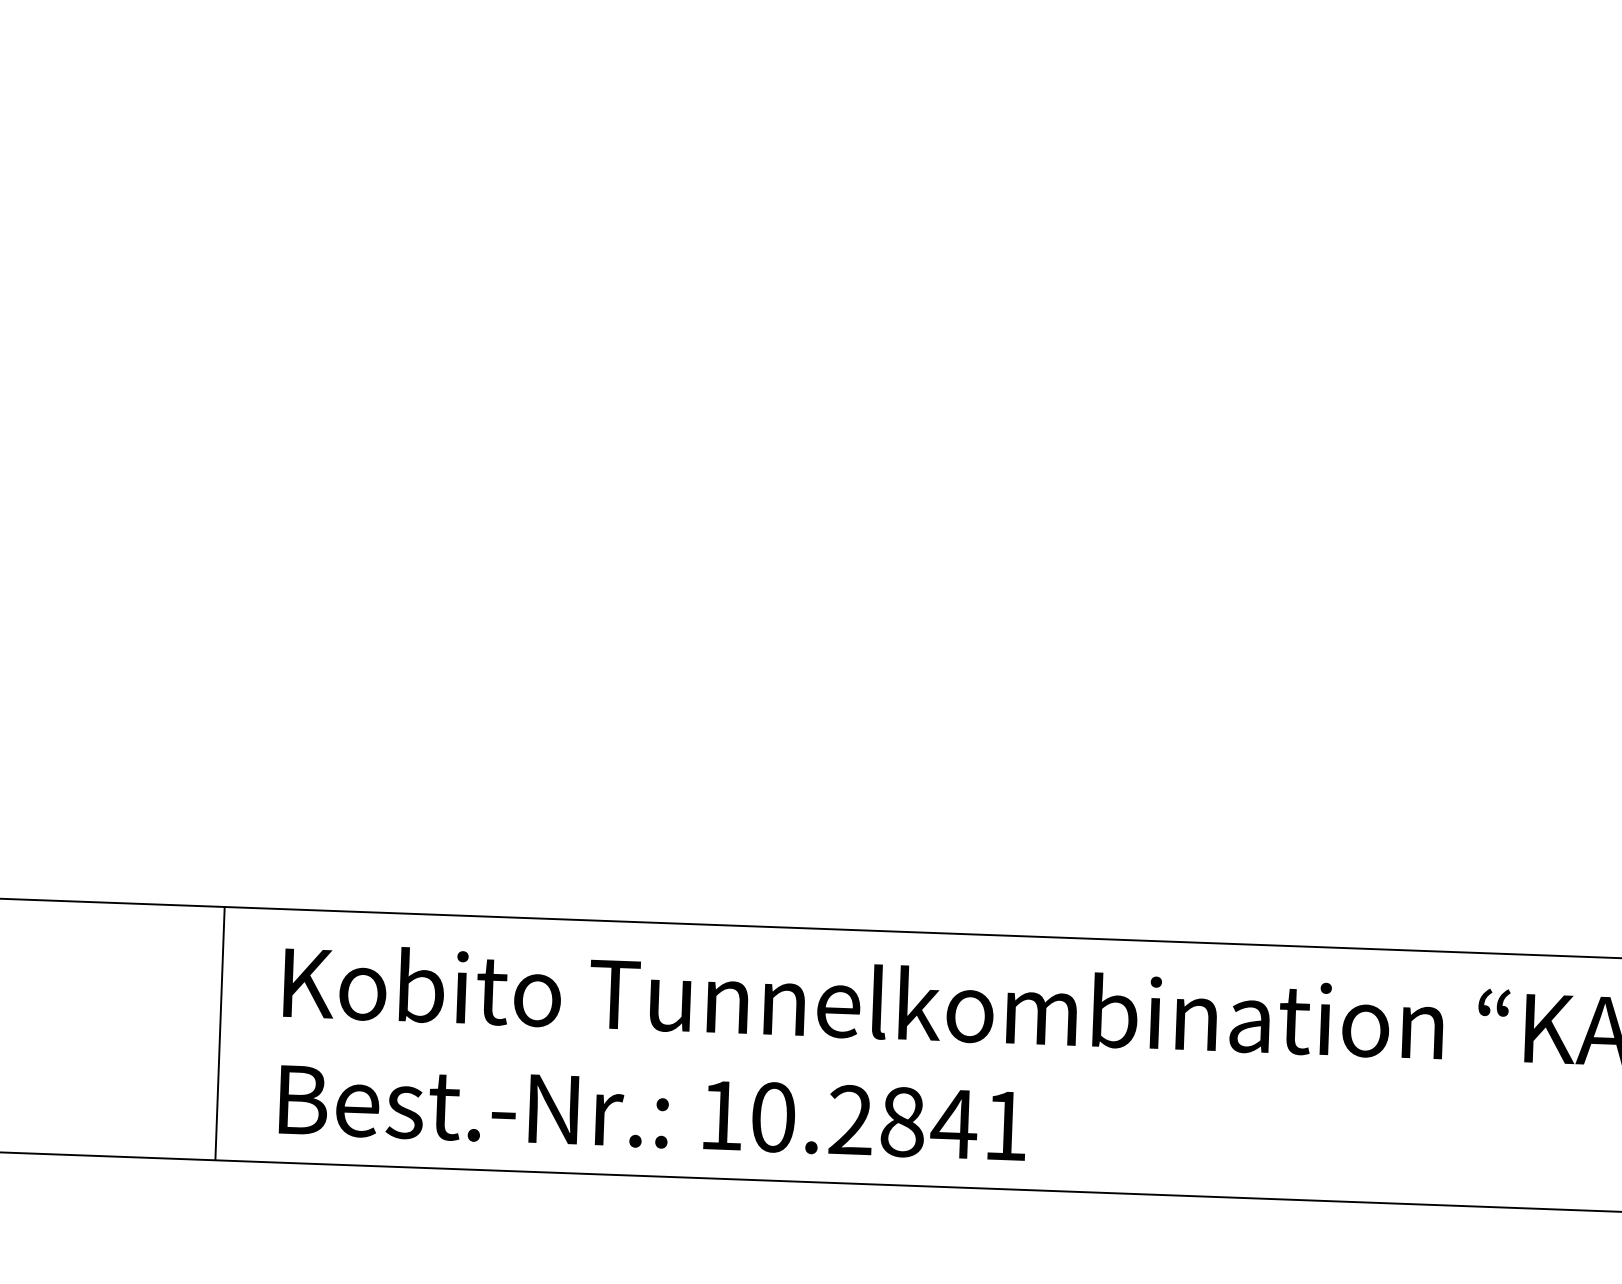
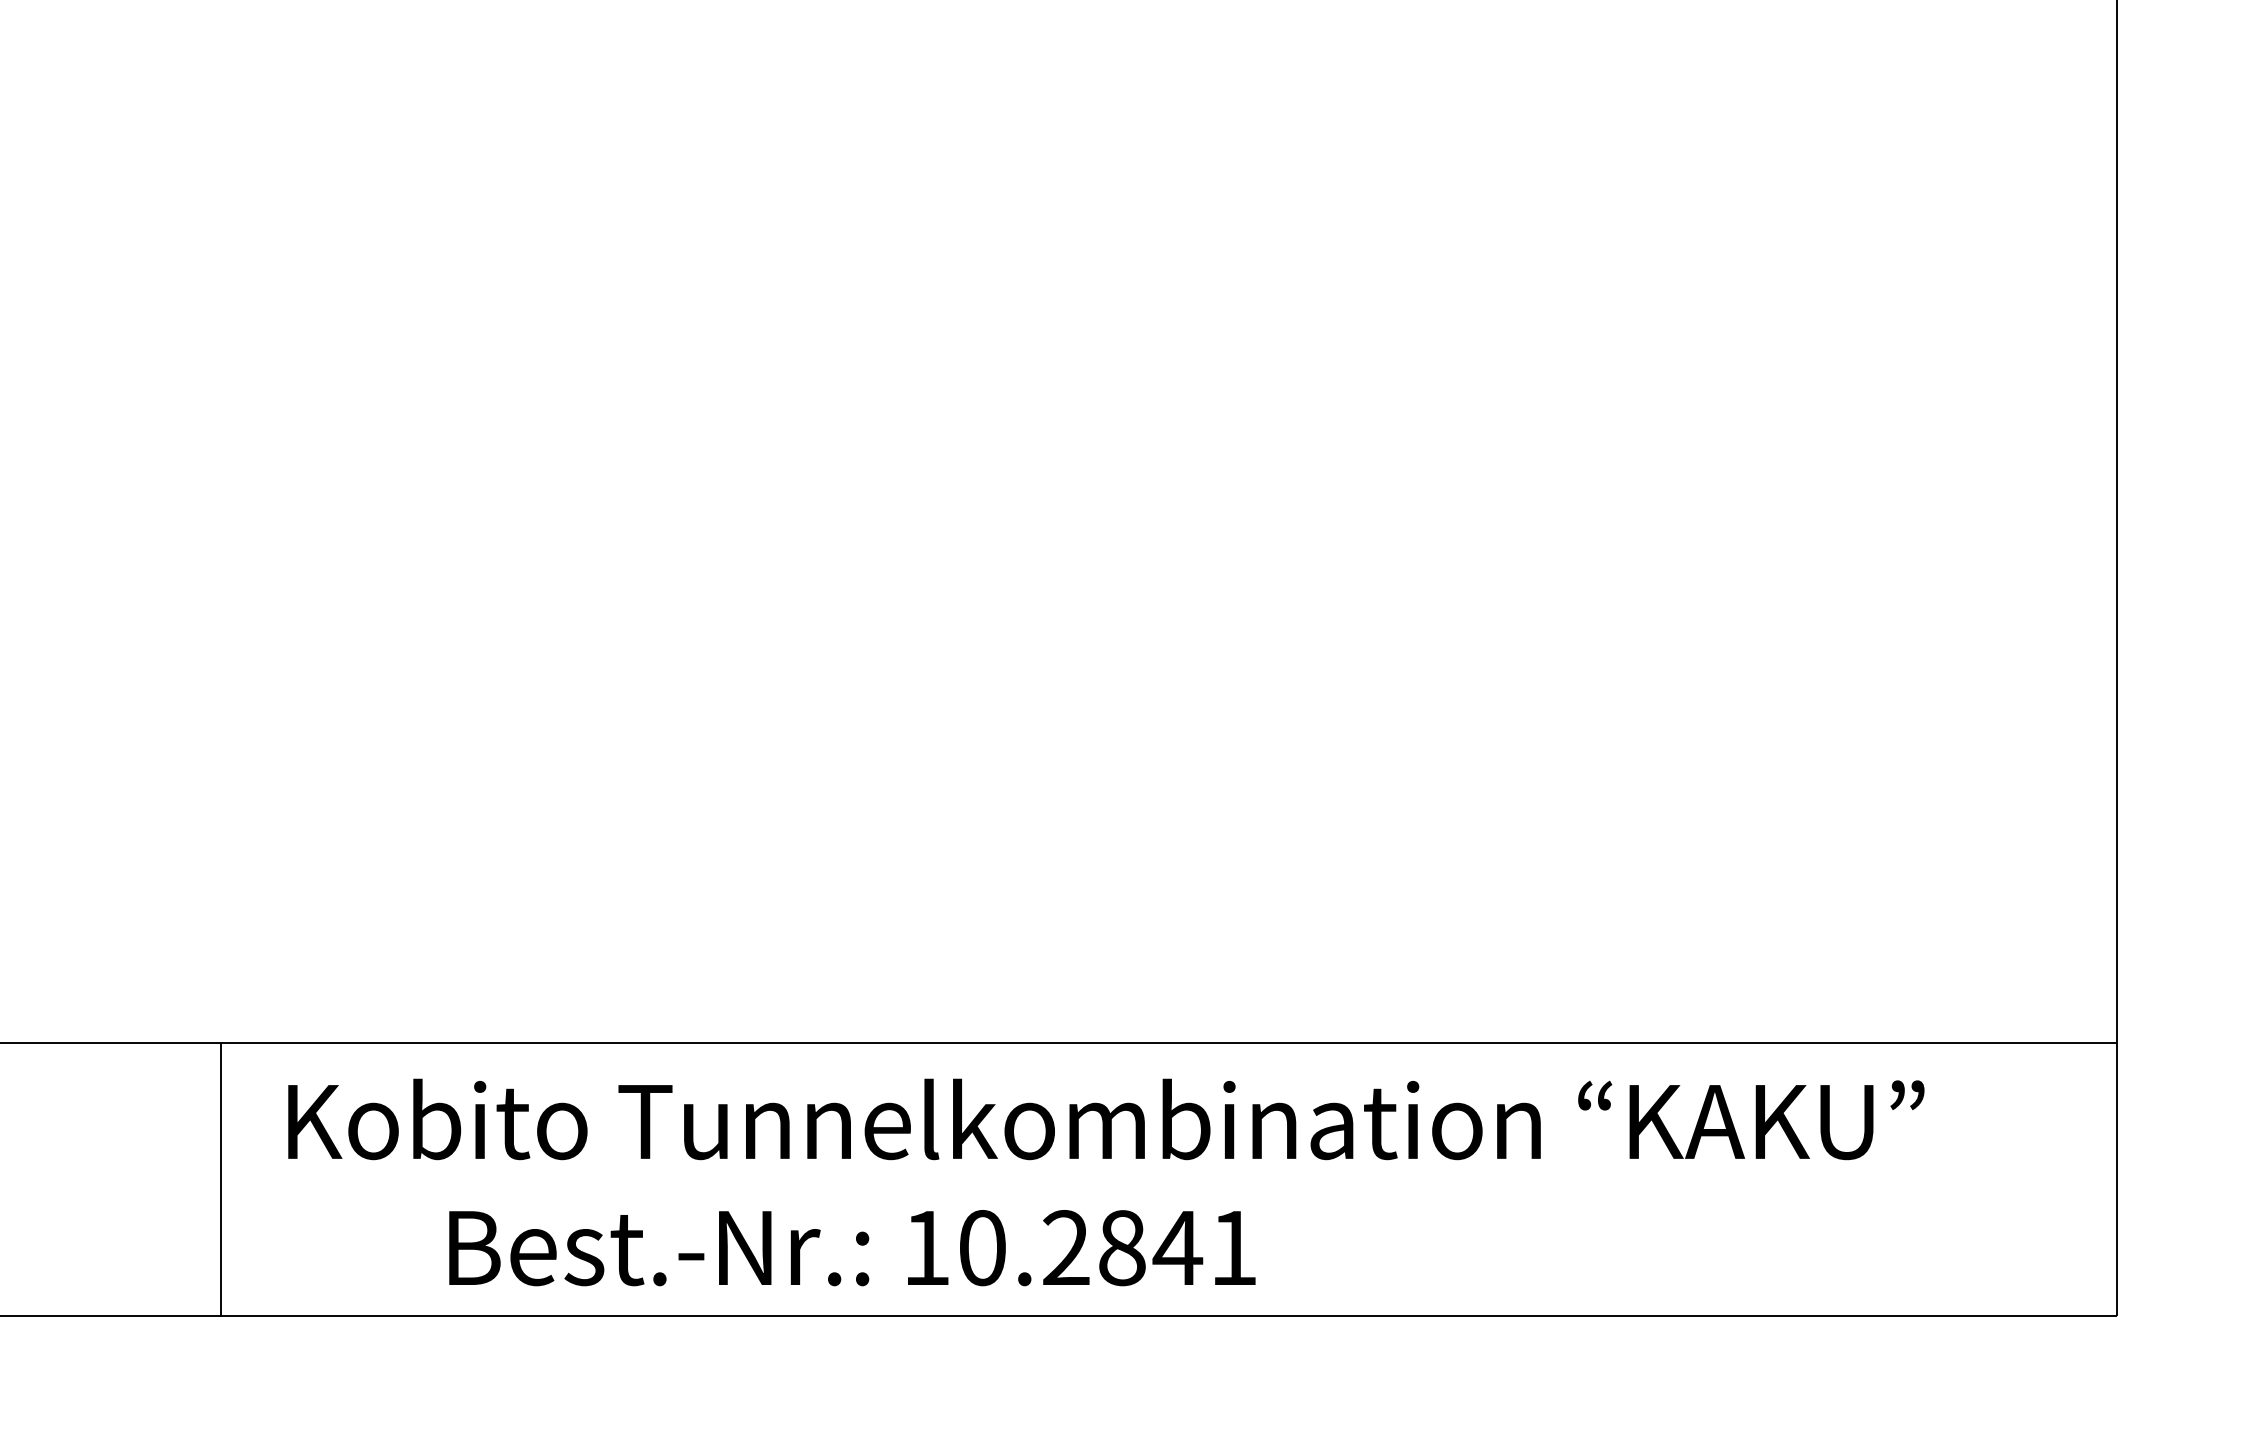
text: (653, 1113) -> (852, 1248), moved

